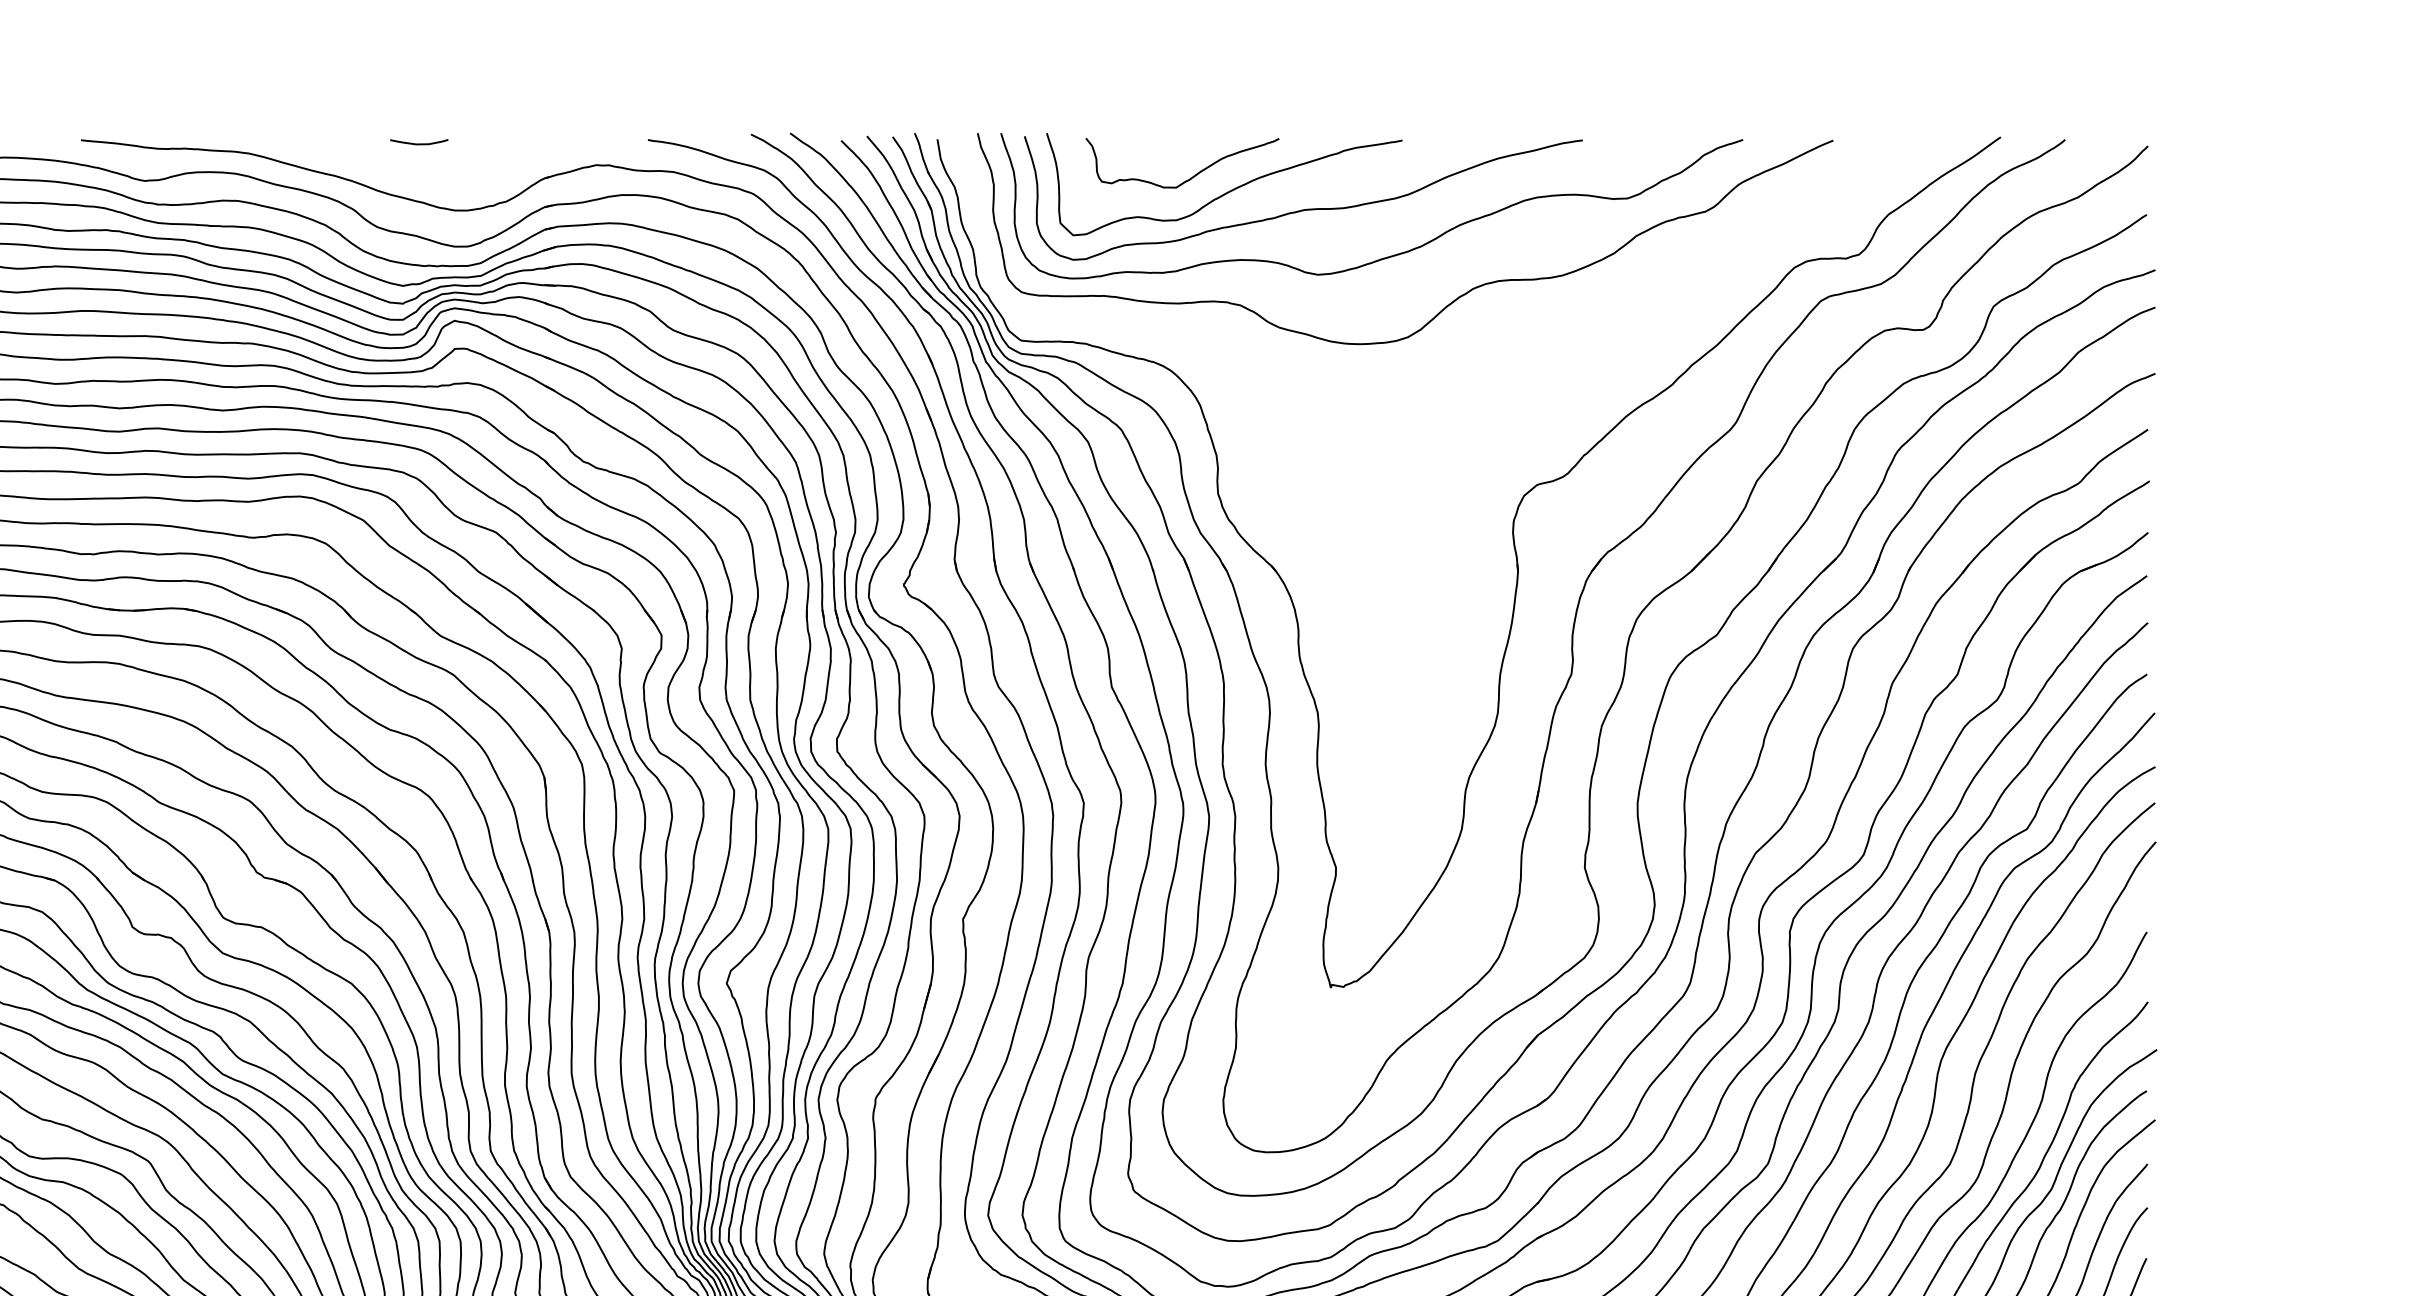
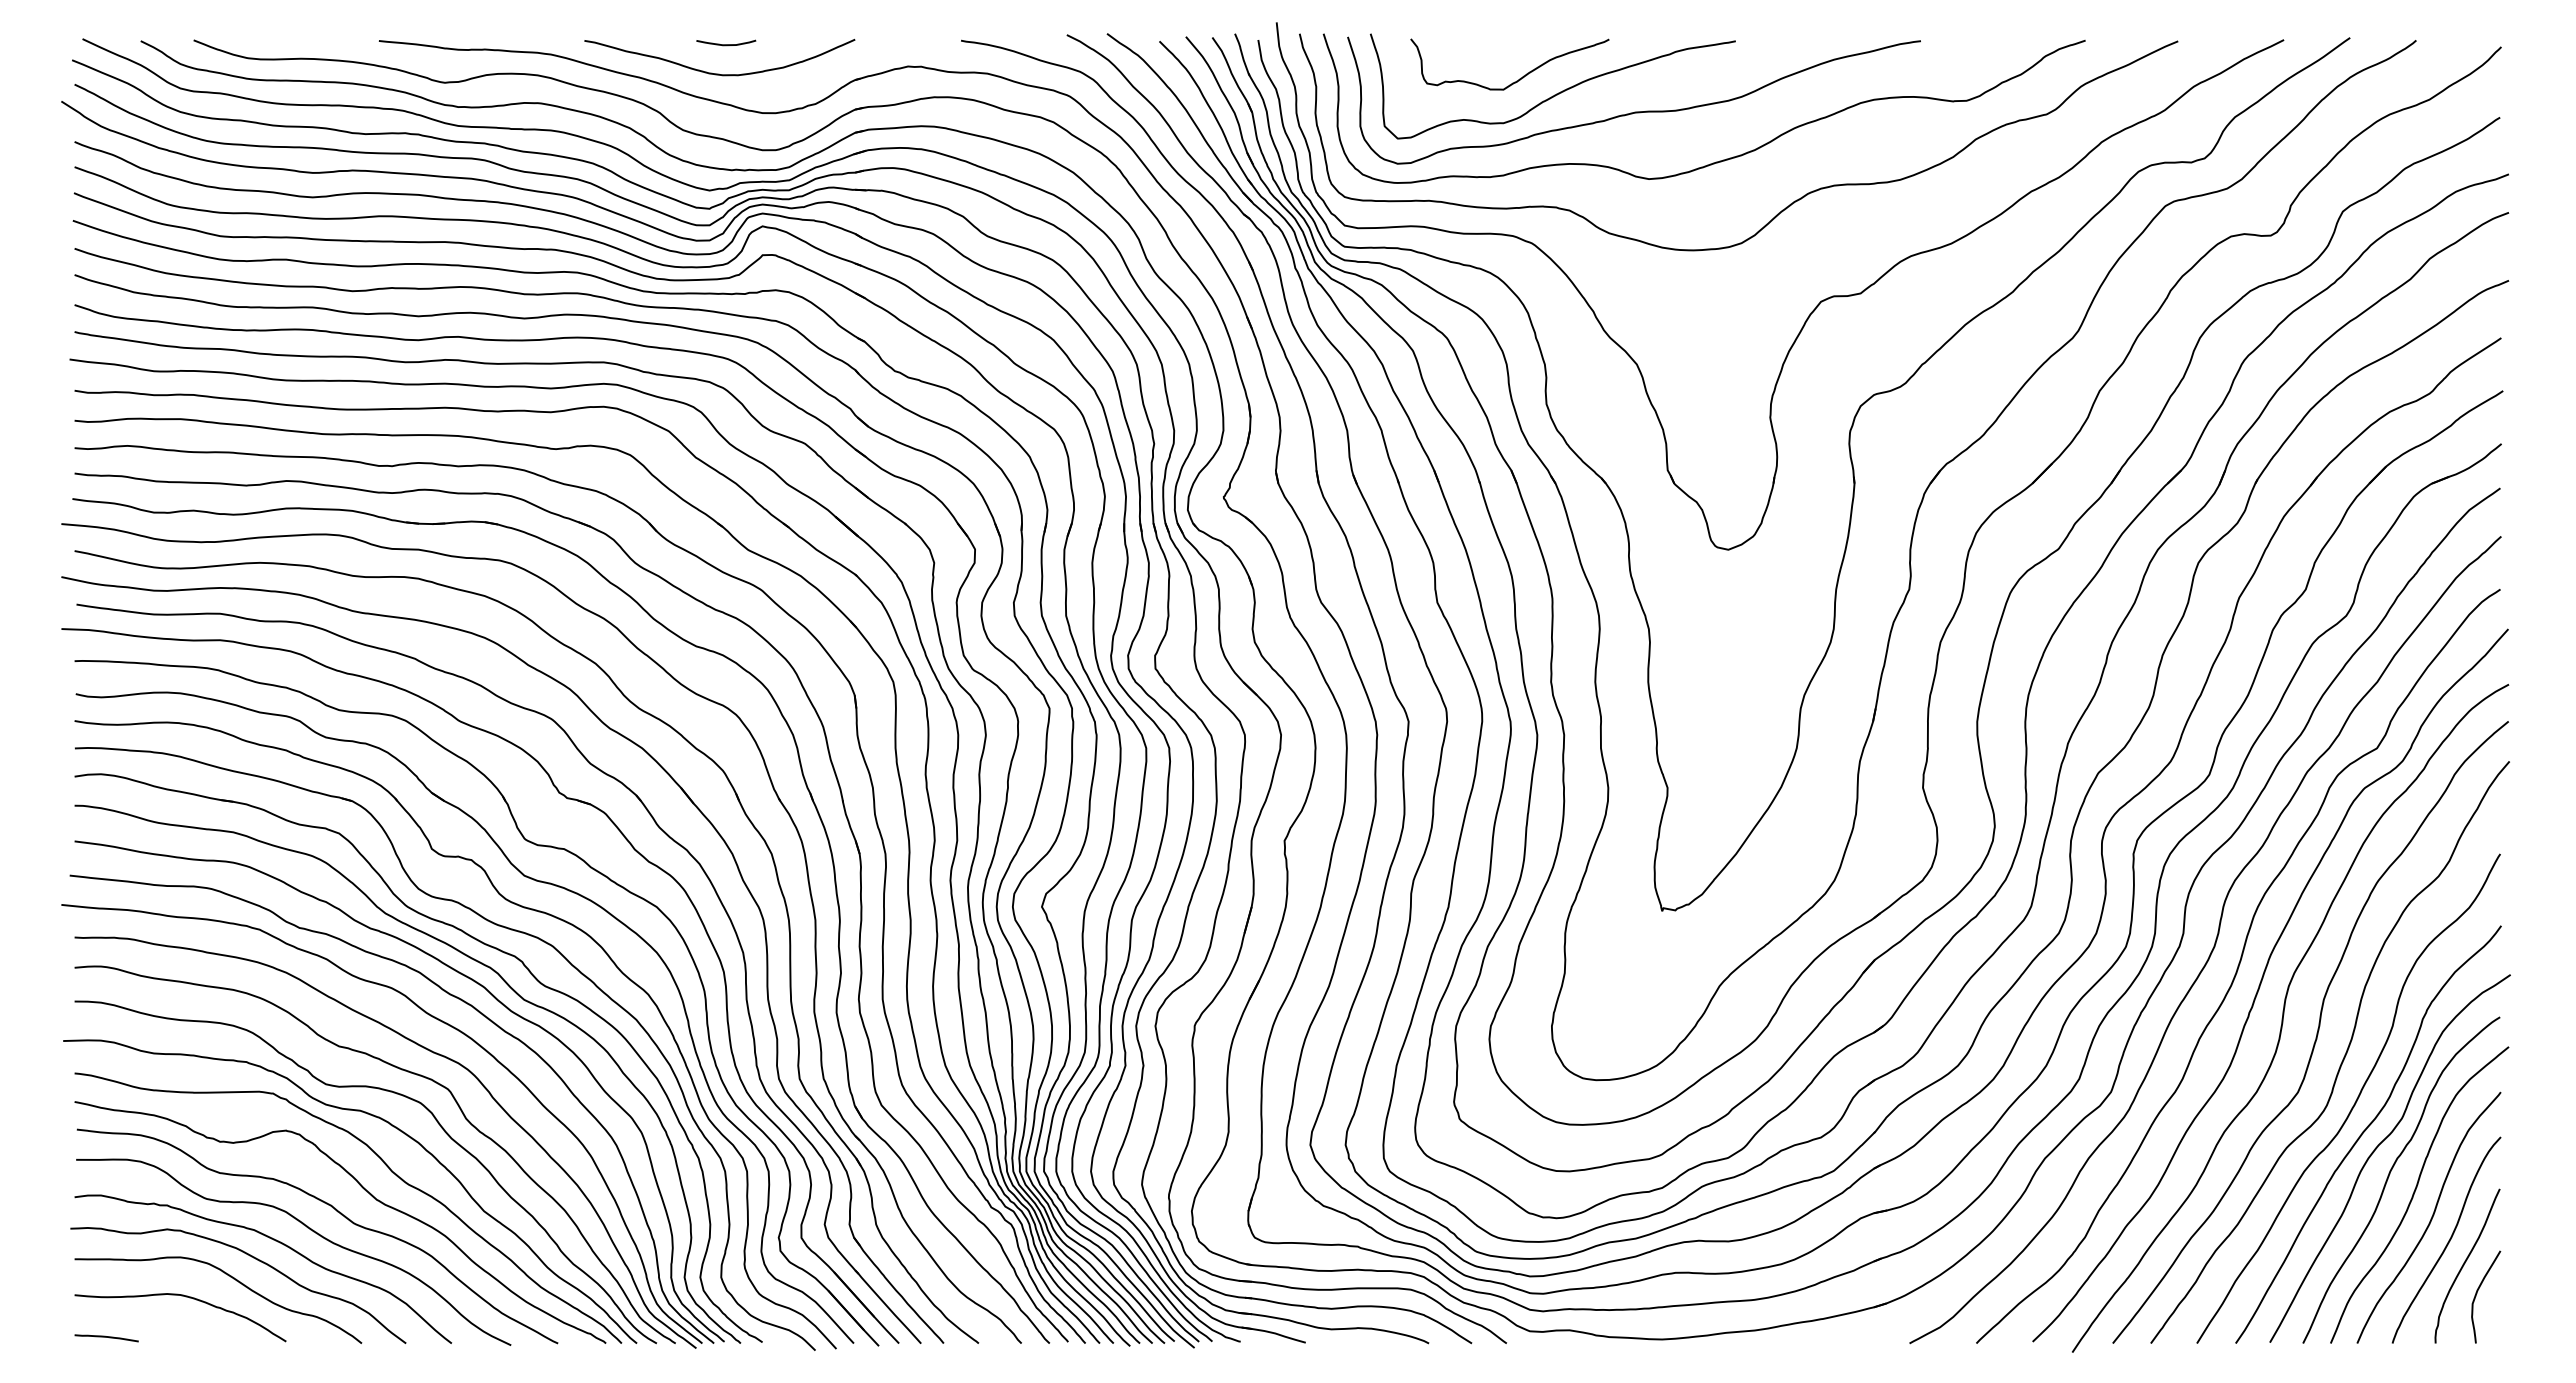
curve: (412, 171) -> (719, 73), added
part: (1475, 404) -> (1810, 312), added

